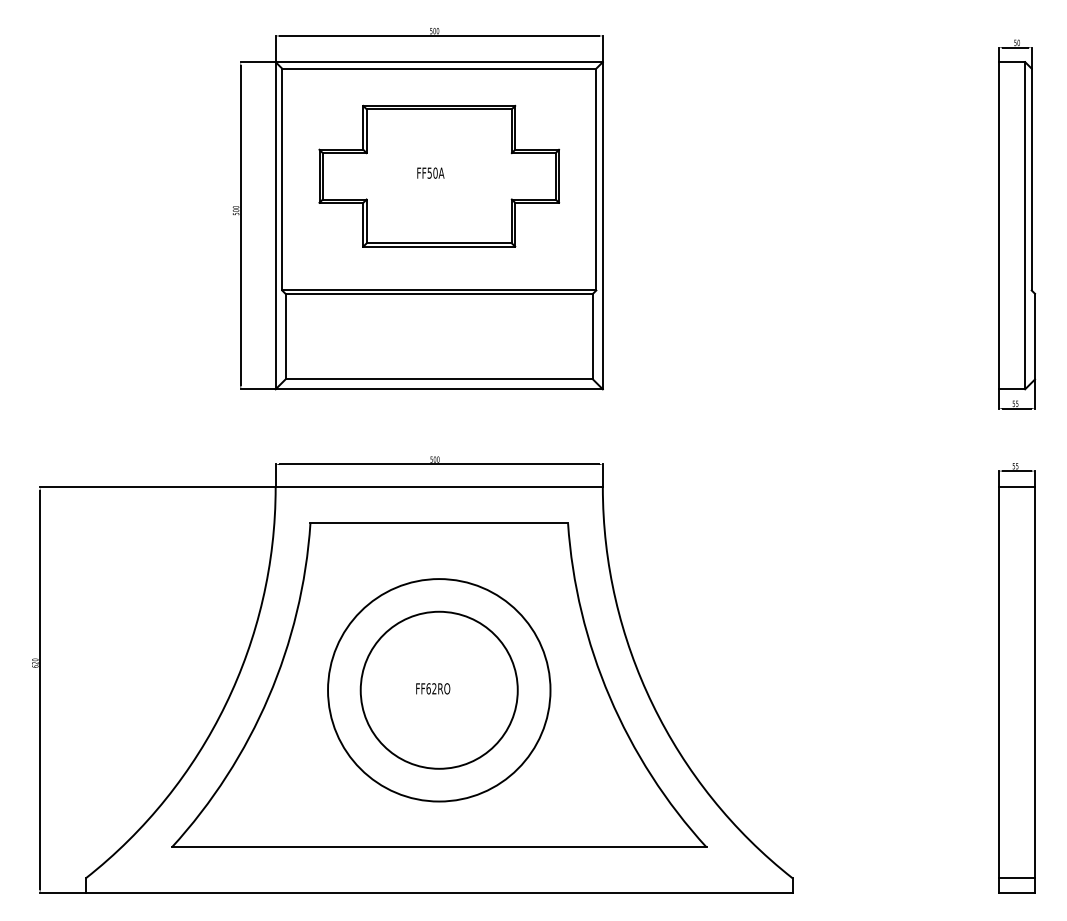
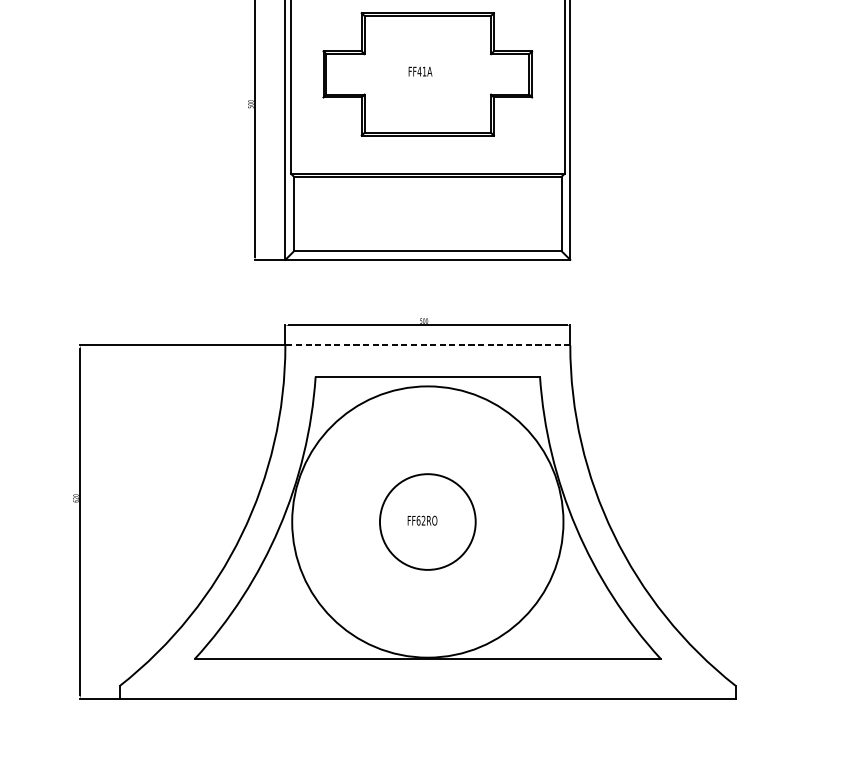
text: (432, 172) -> (421, 71), FF50A -> FF41A
line: (439, 487) -> (428, 345), solid -> dashed
circle: (438, 689) -> (427, 521), size x0.7
circle: (439, 690) -> (428, 522), size x1.4

